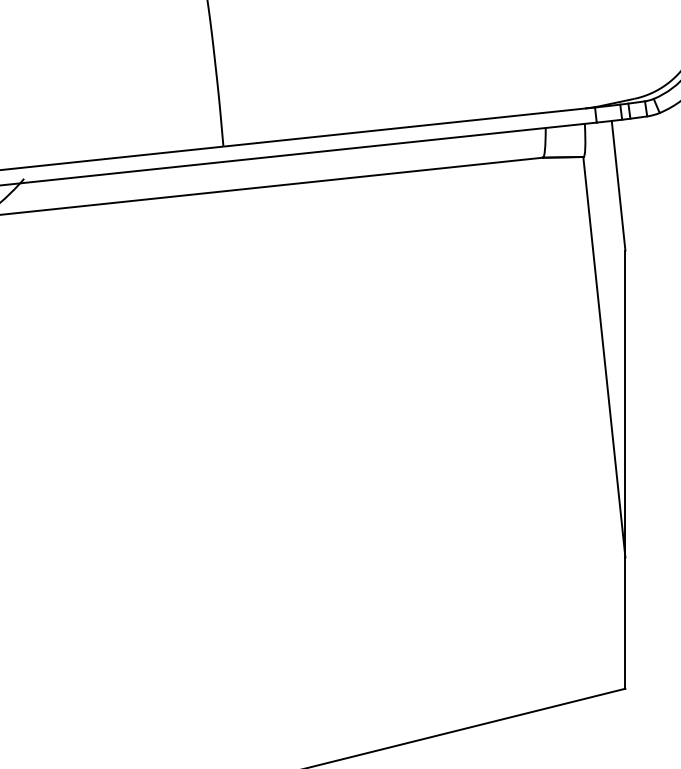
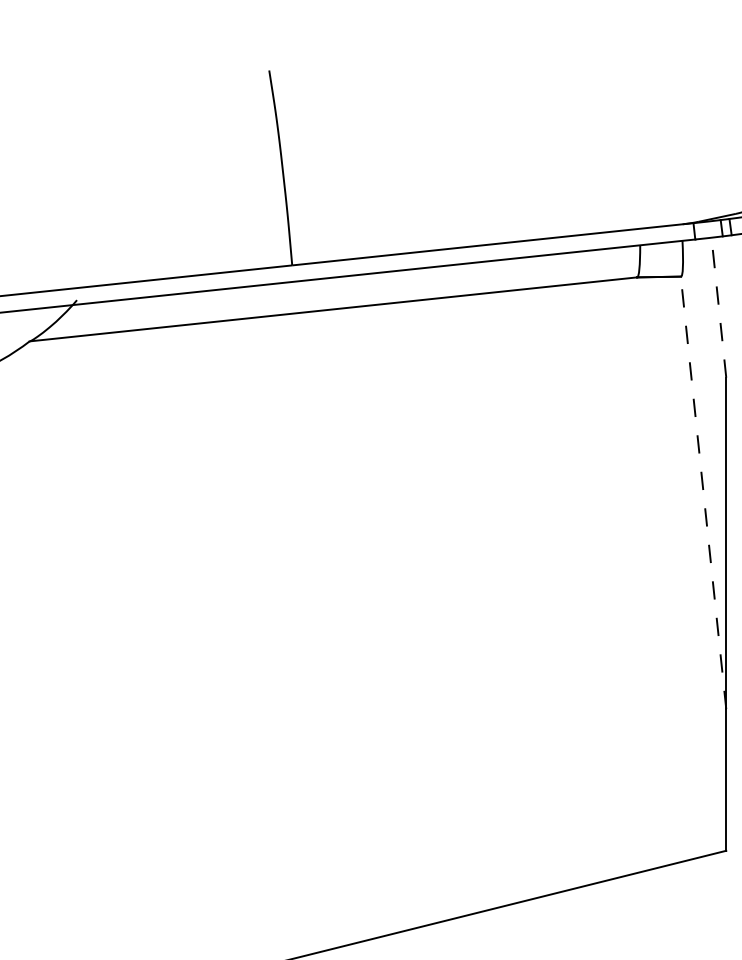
line: (618, 185) -> (718, 307), solid -> dashed
line: (604, 356) -> (703, 492), solid -> dashed

